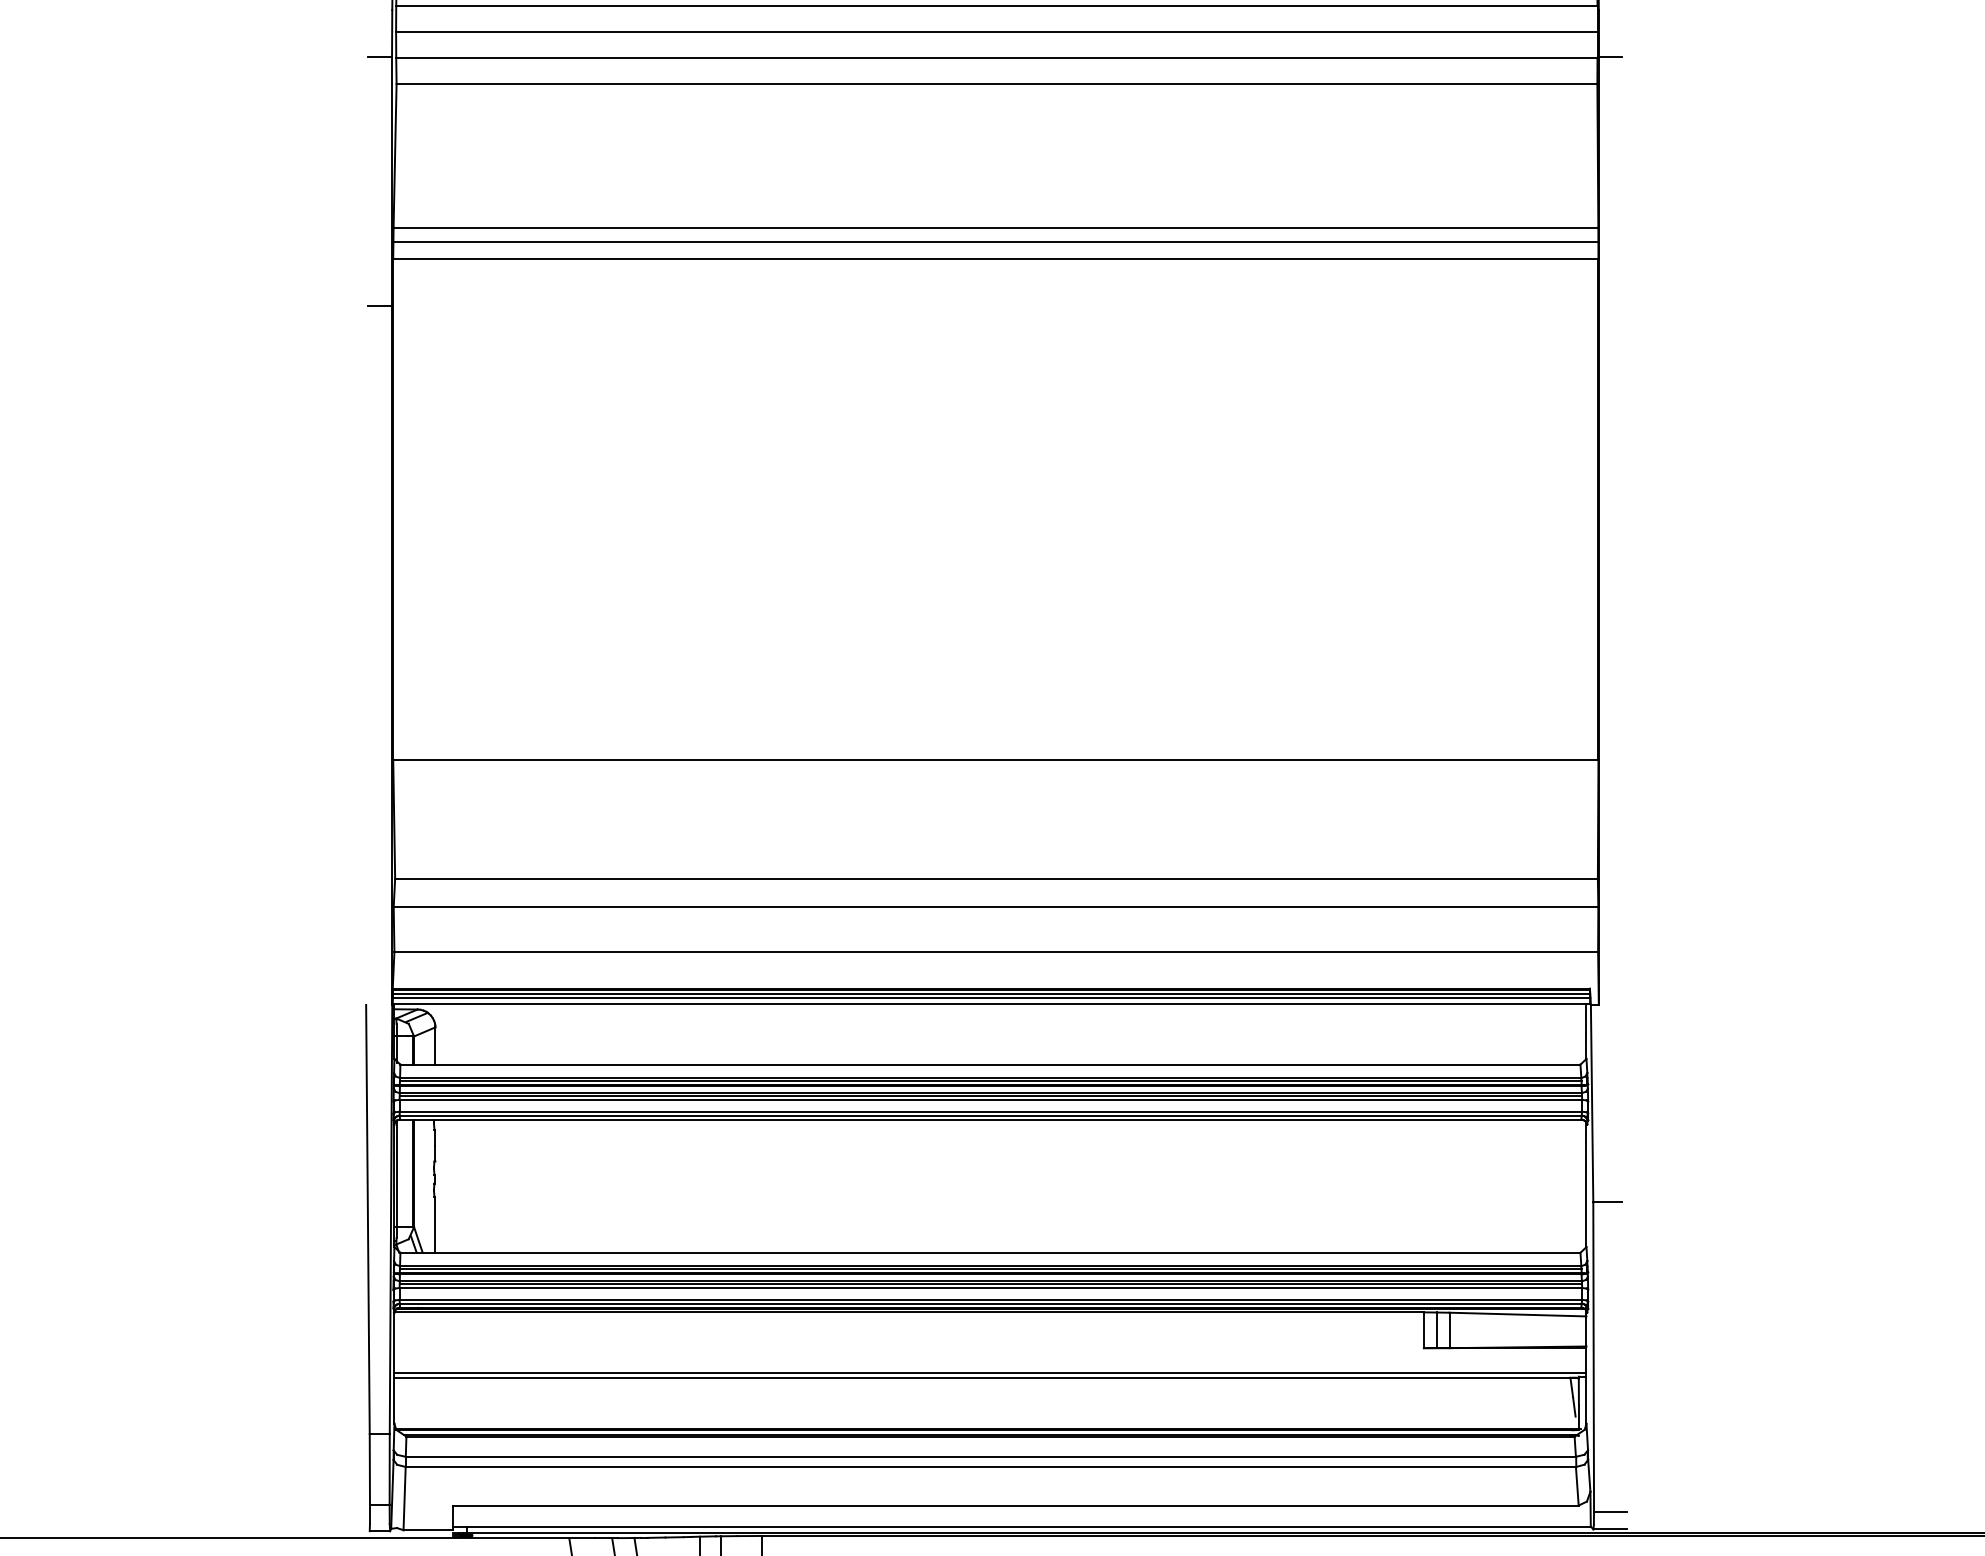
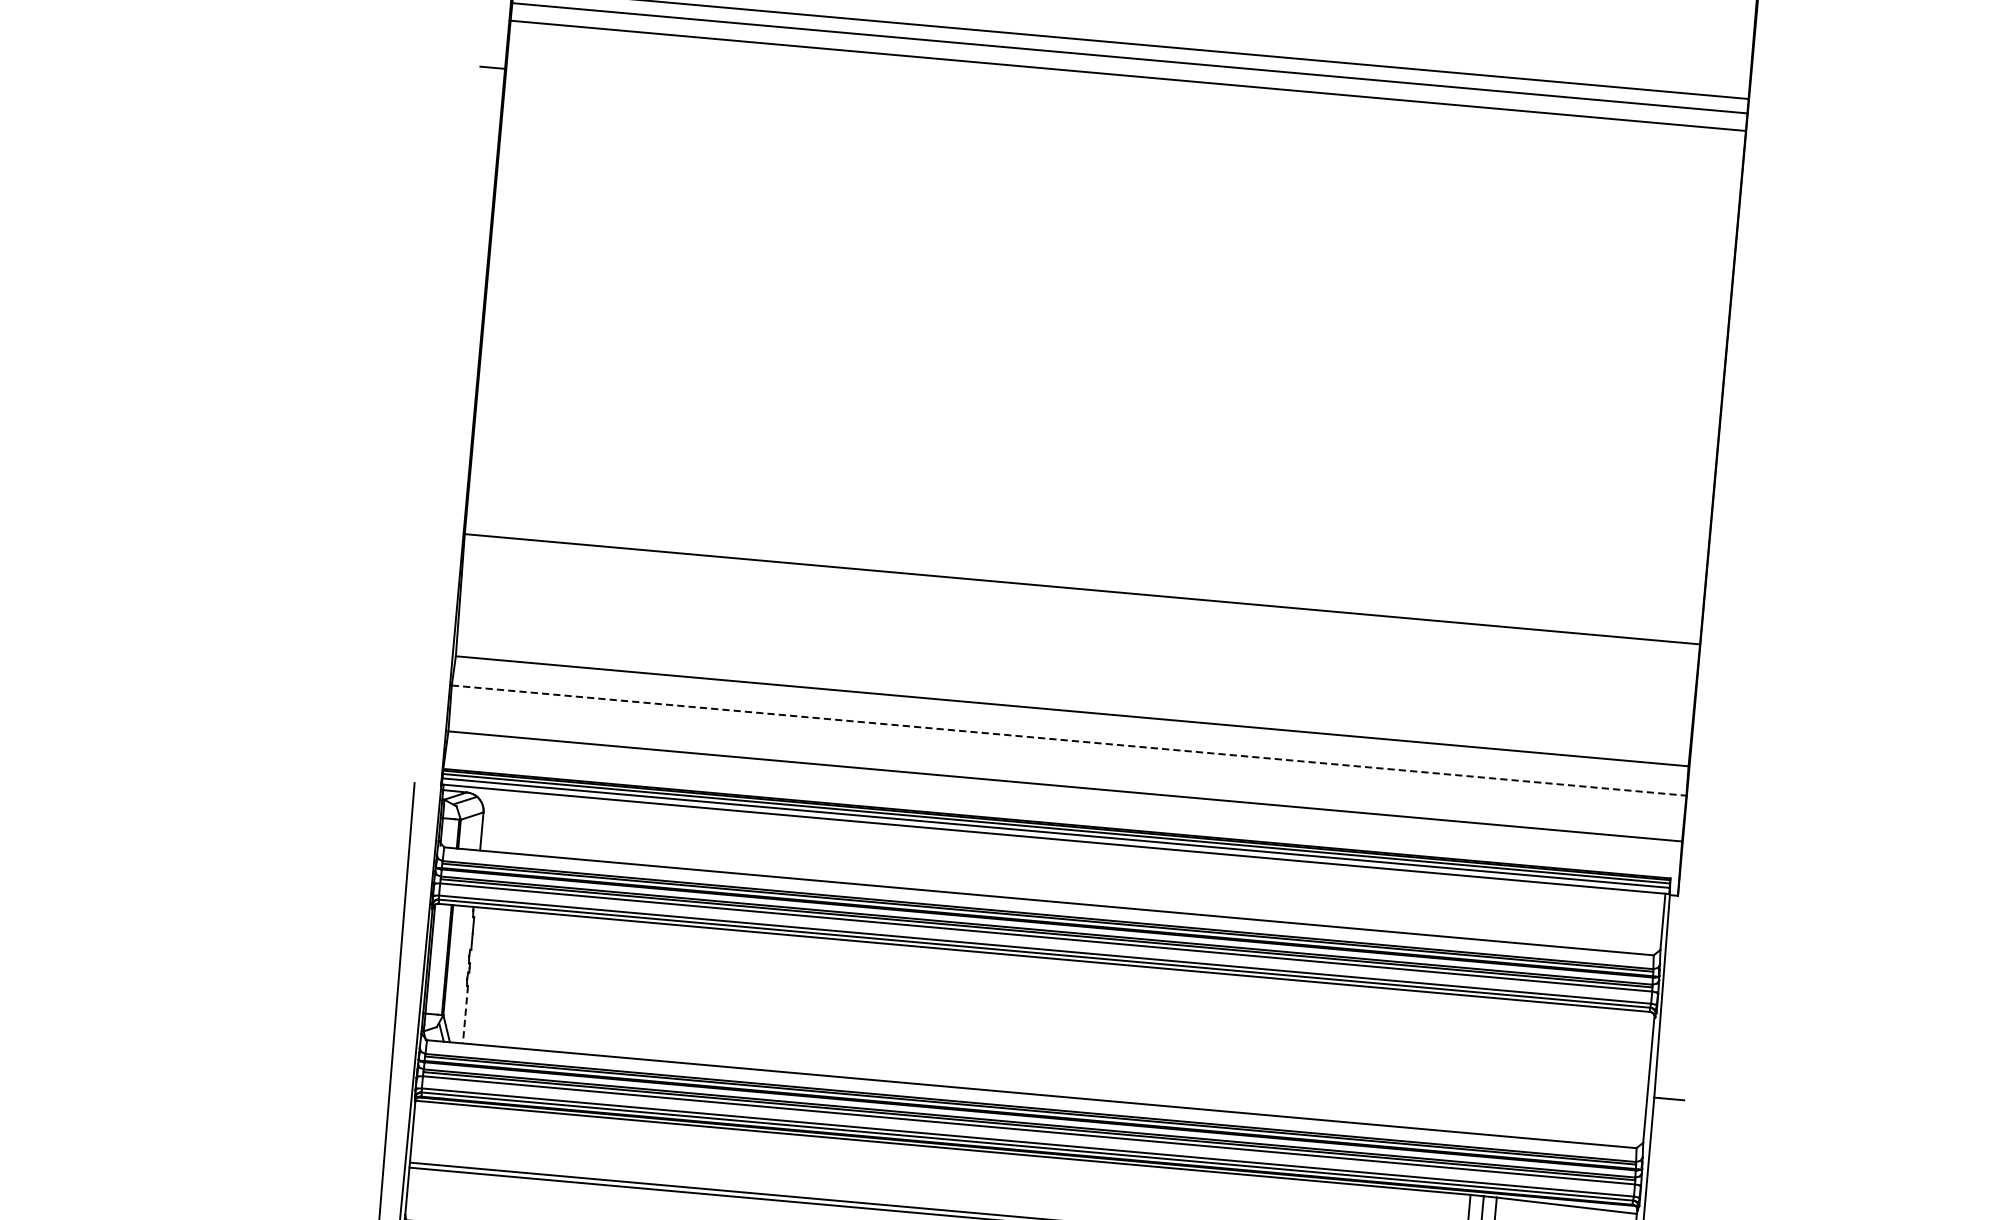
line: (996, 907) -> (1069, 740), solid -> dashed
line: (435, 1224) -> (465, 1014), solid -> dashed

